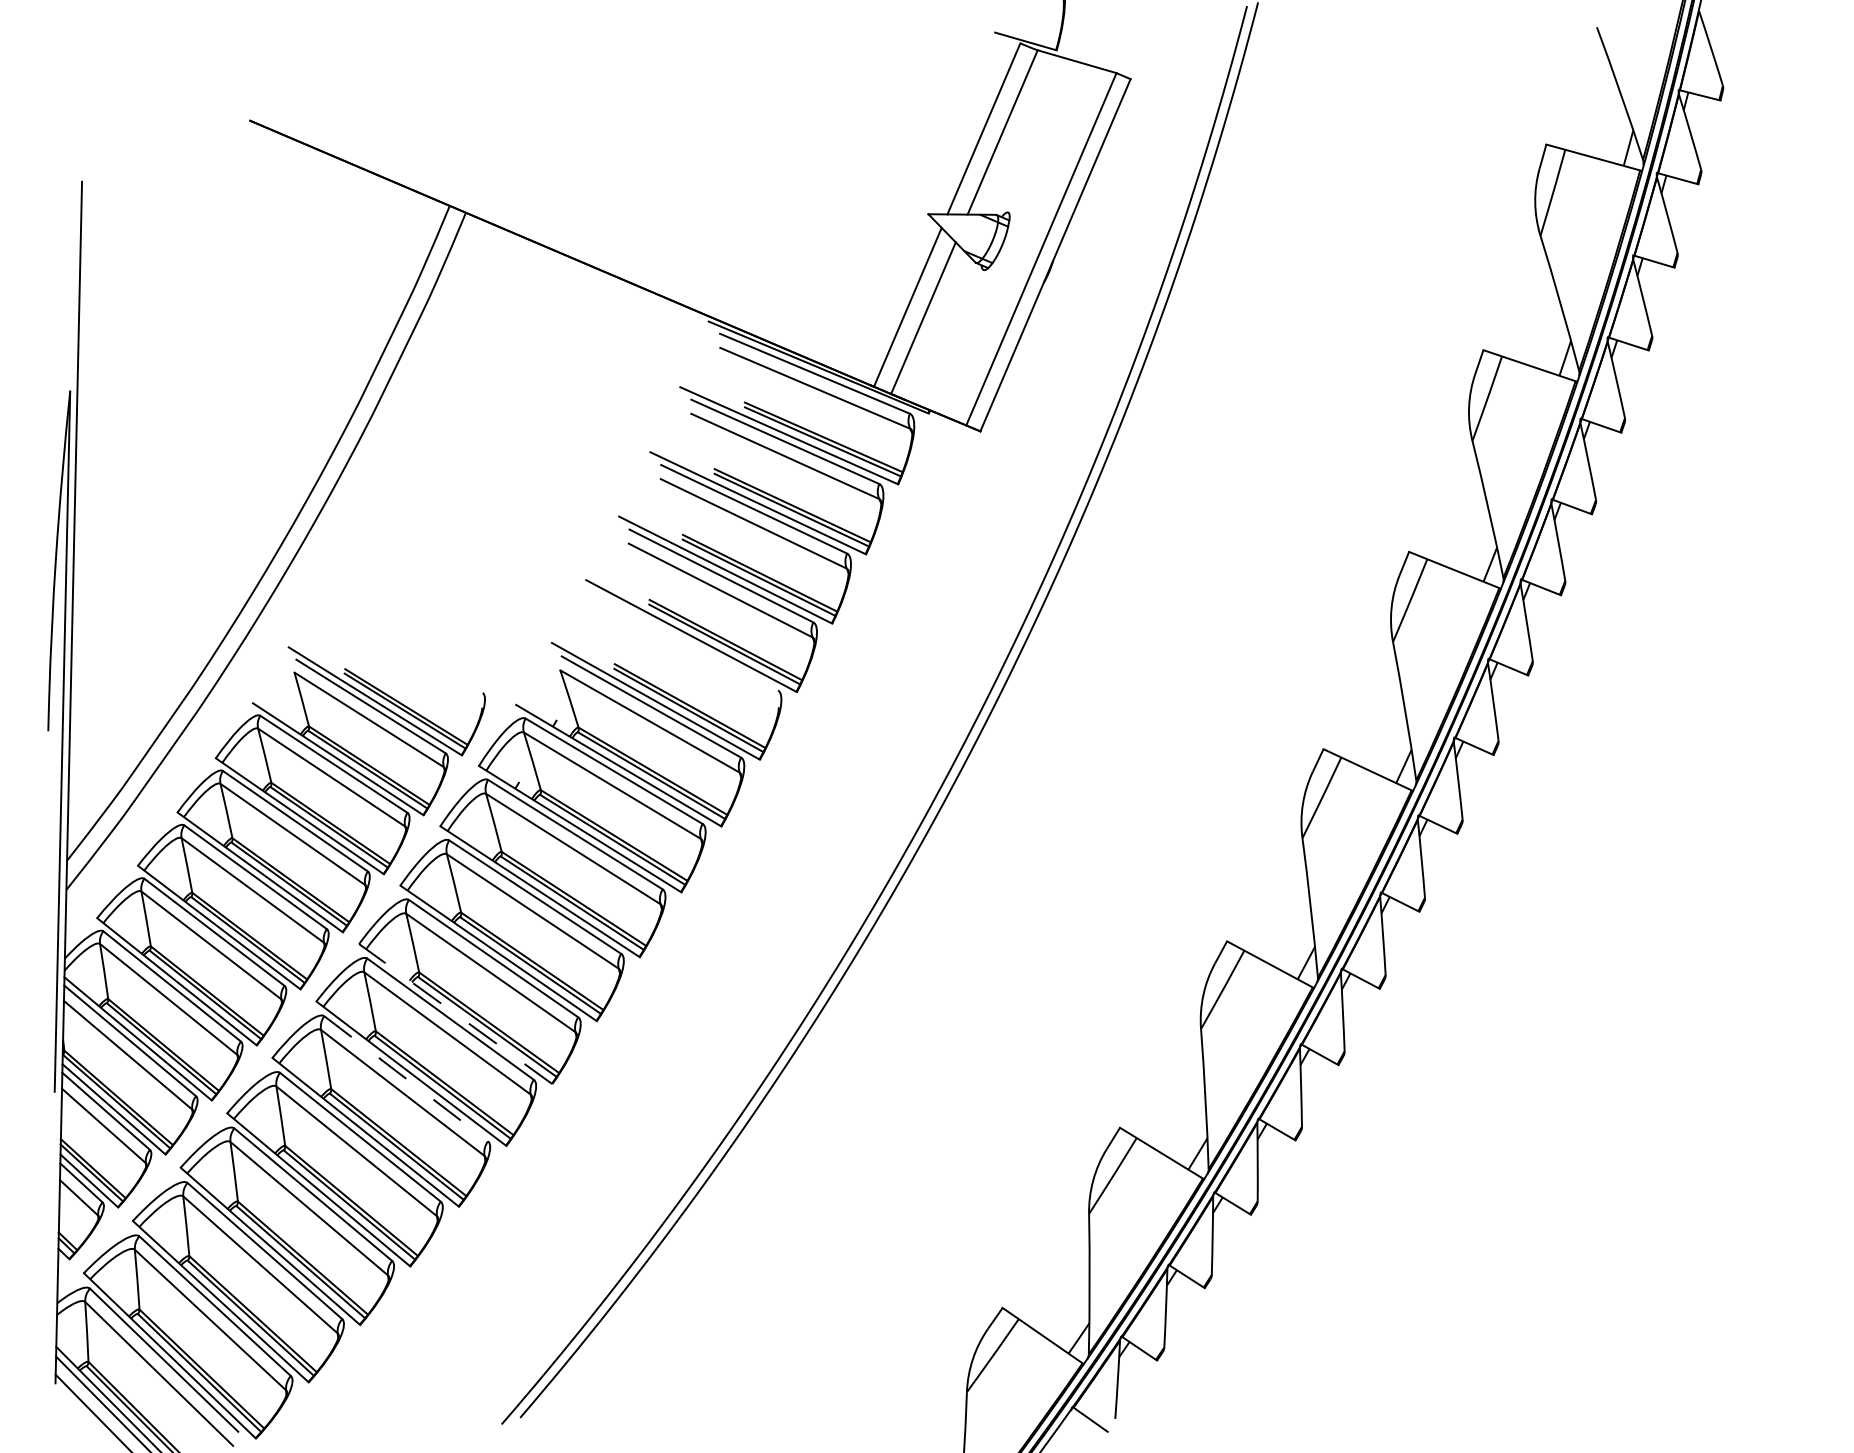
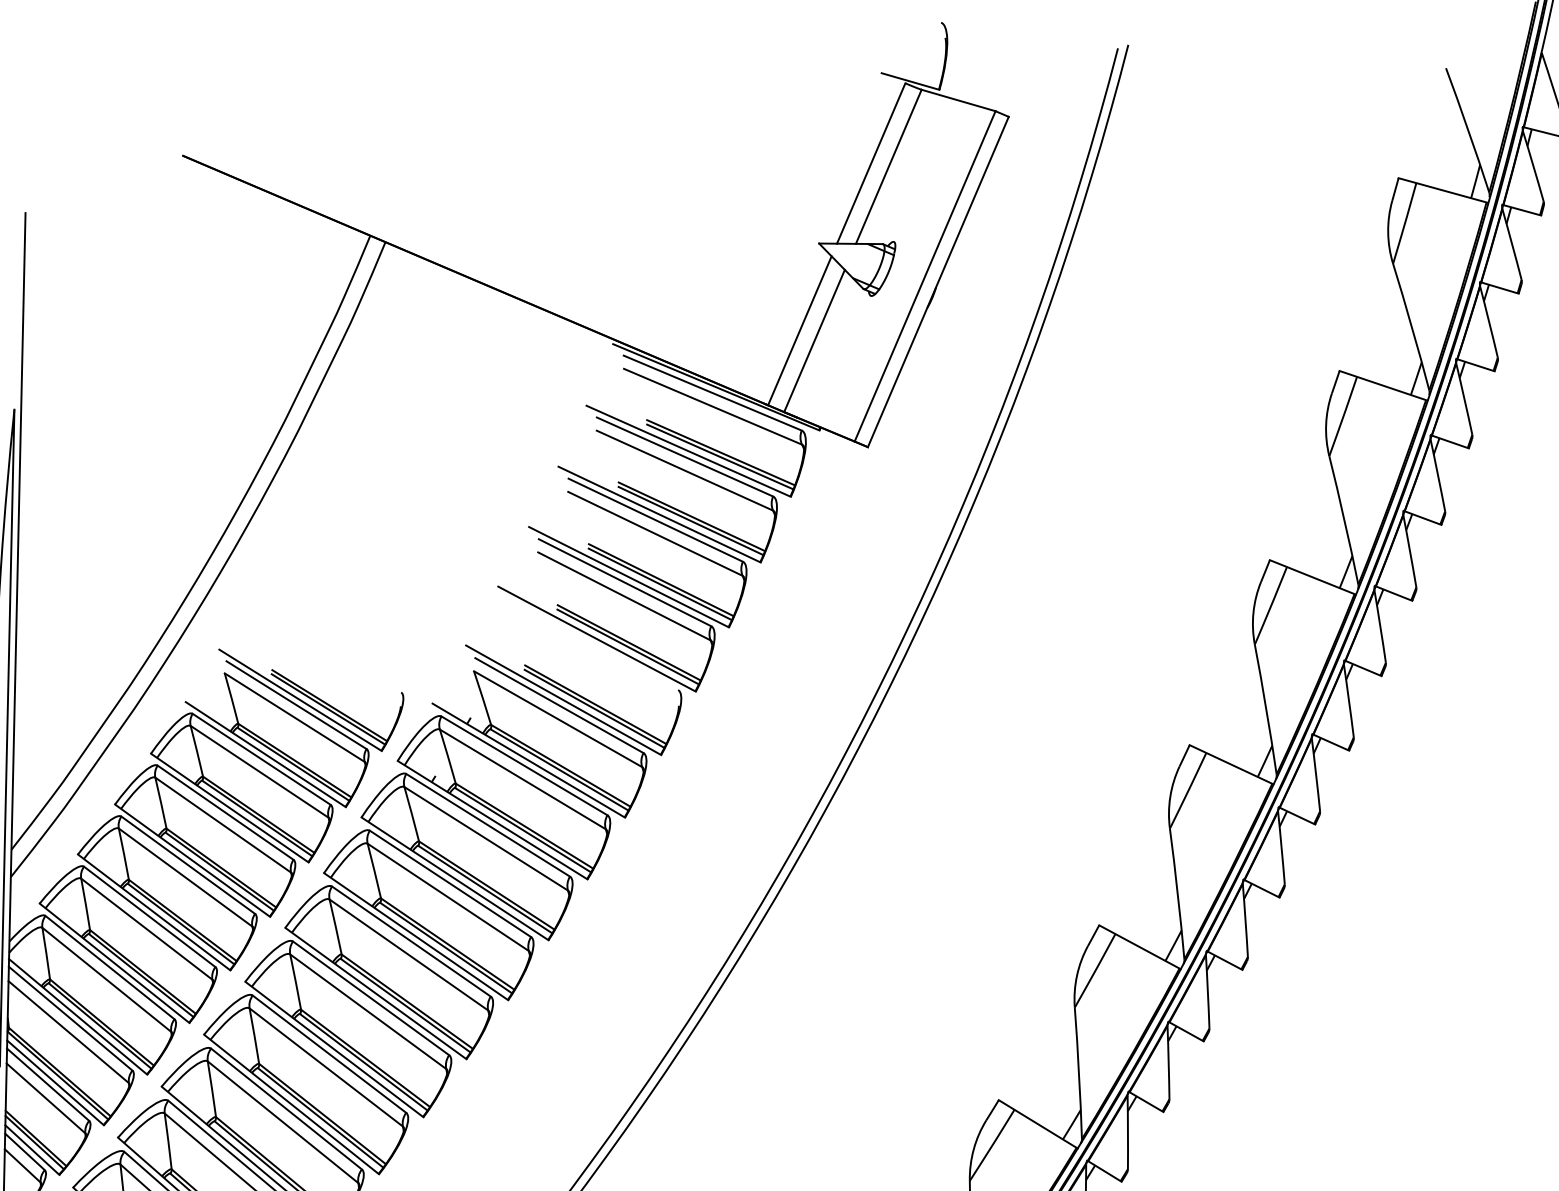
line: (455, 1013) -> (375, 993), dashed -> solid
line: (406, 1079) -> (329, 1054), dashed -> solid

